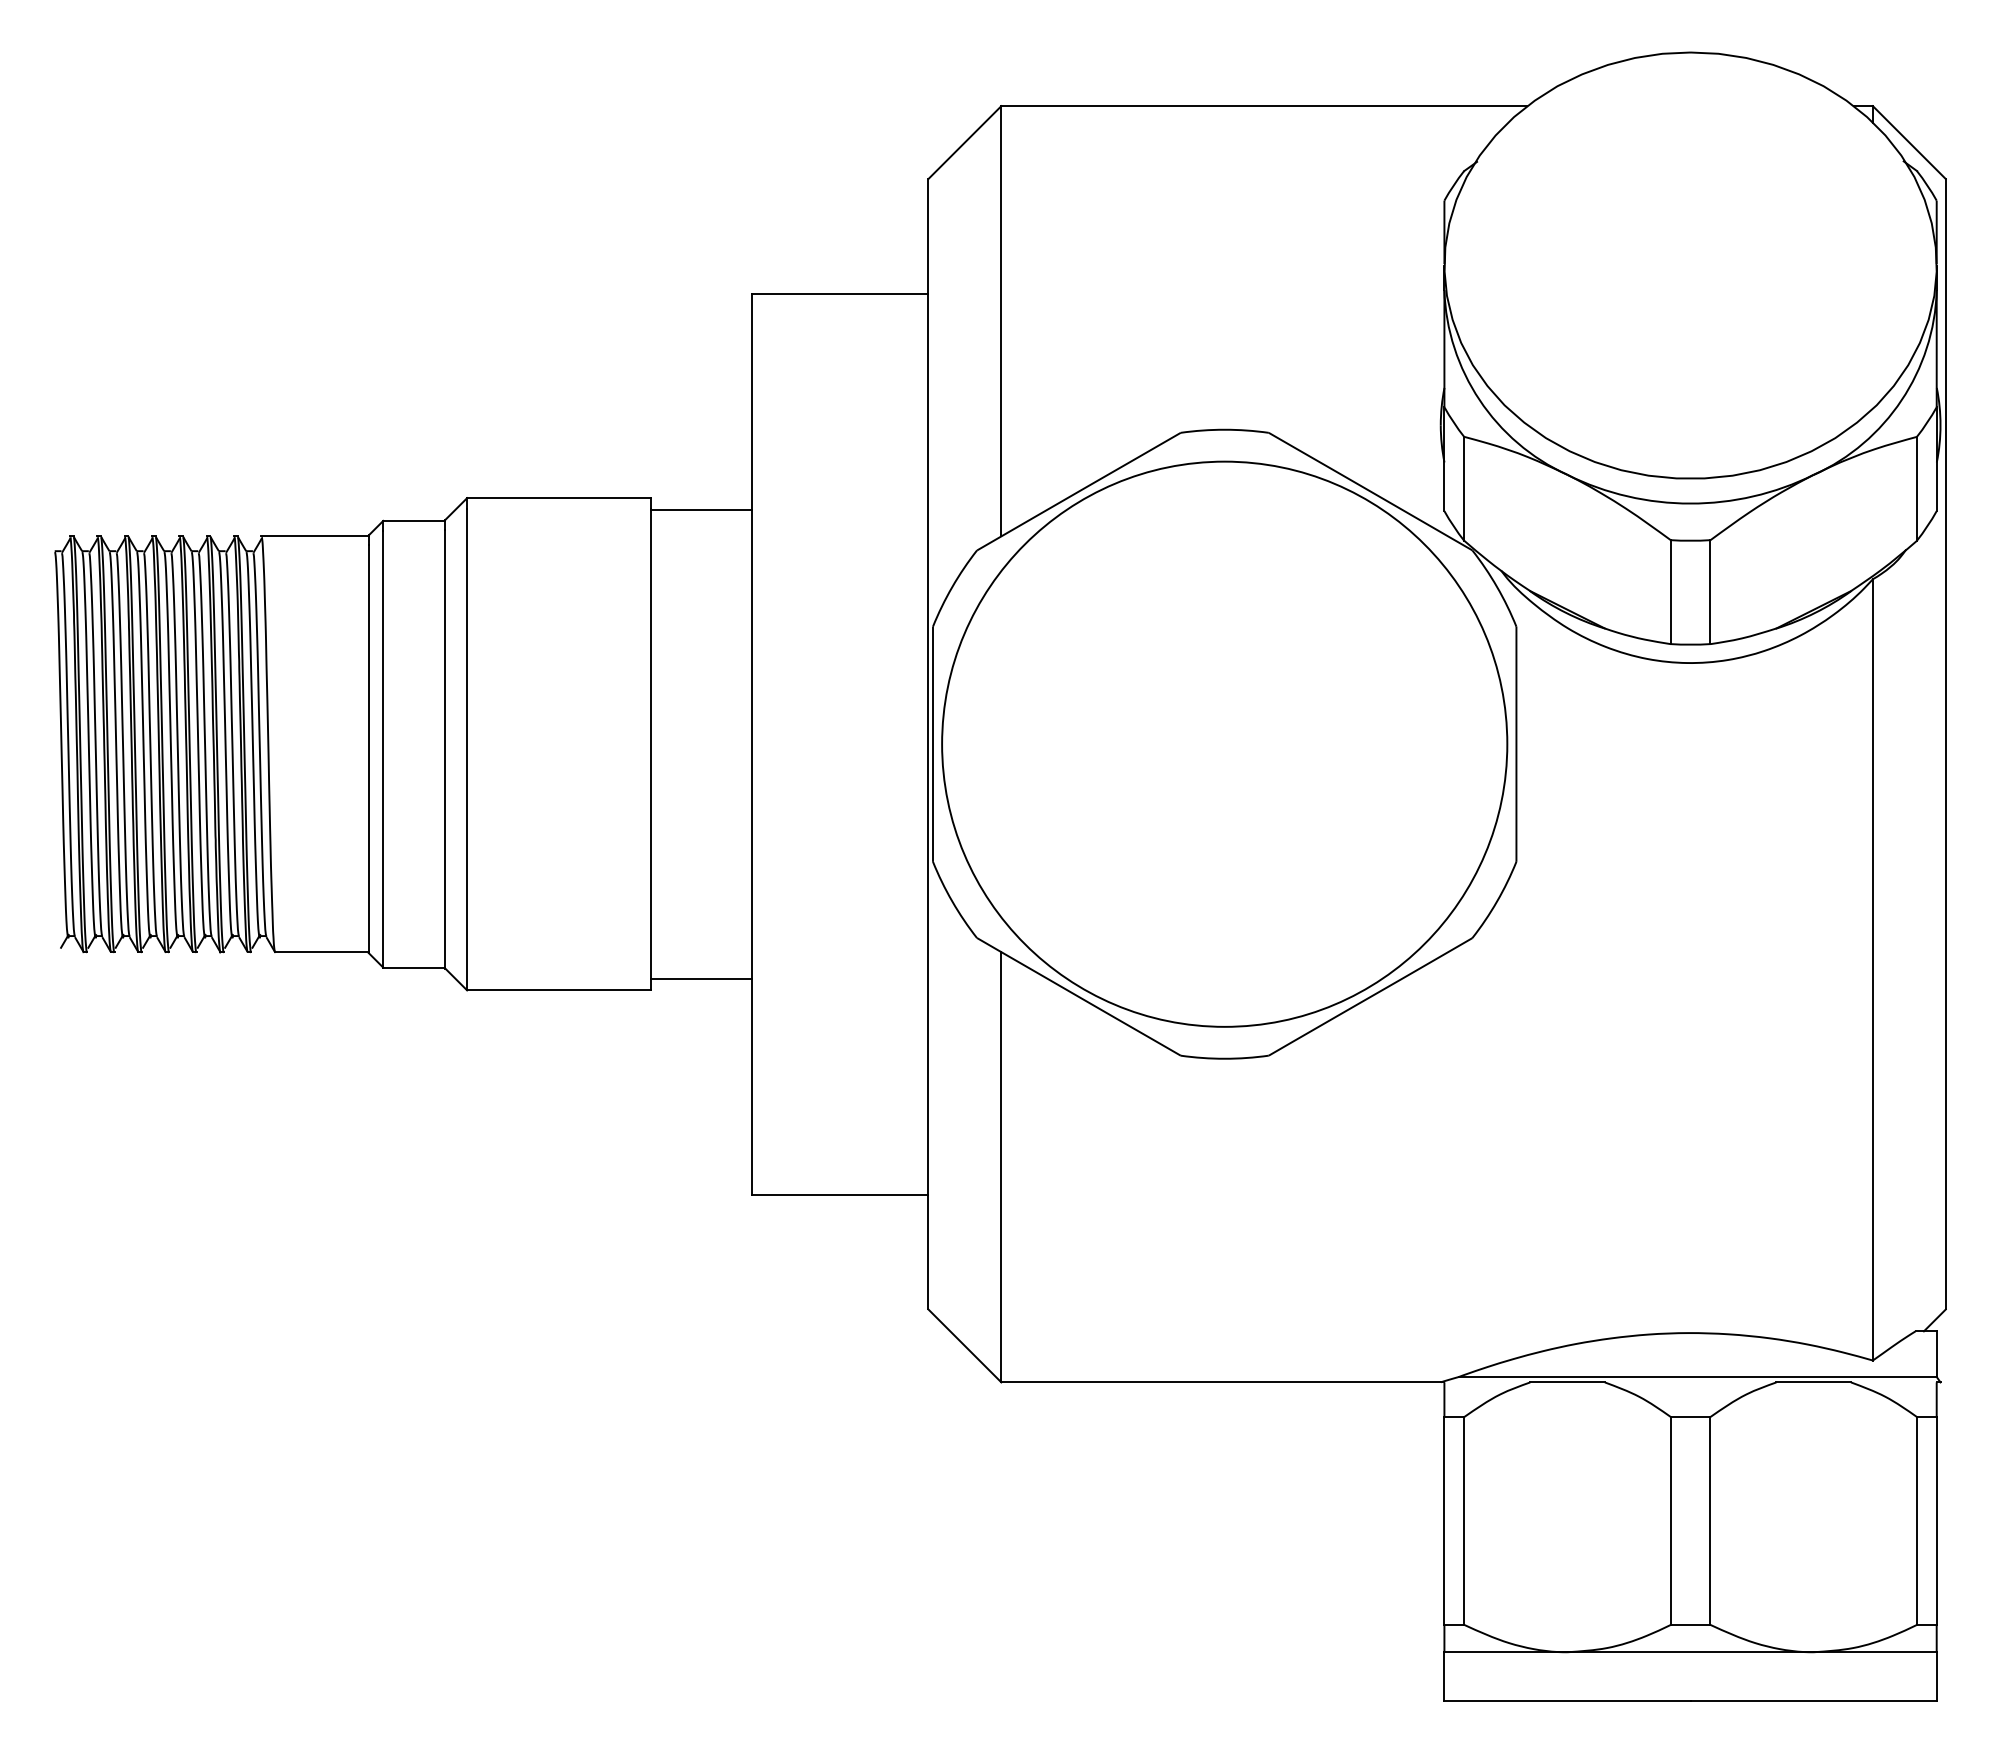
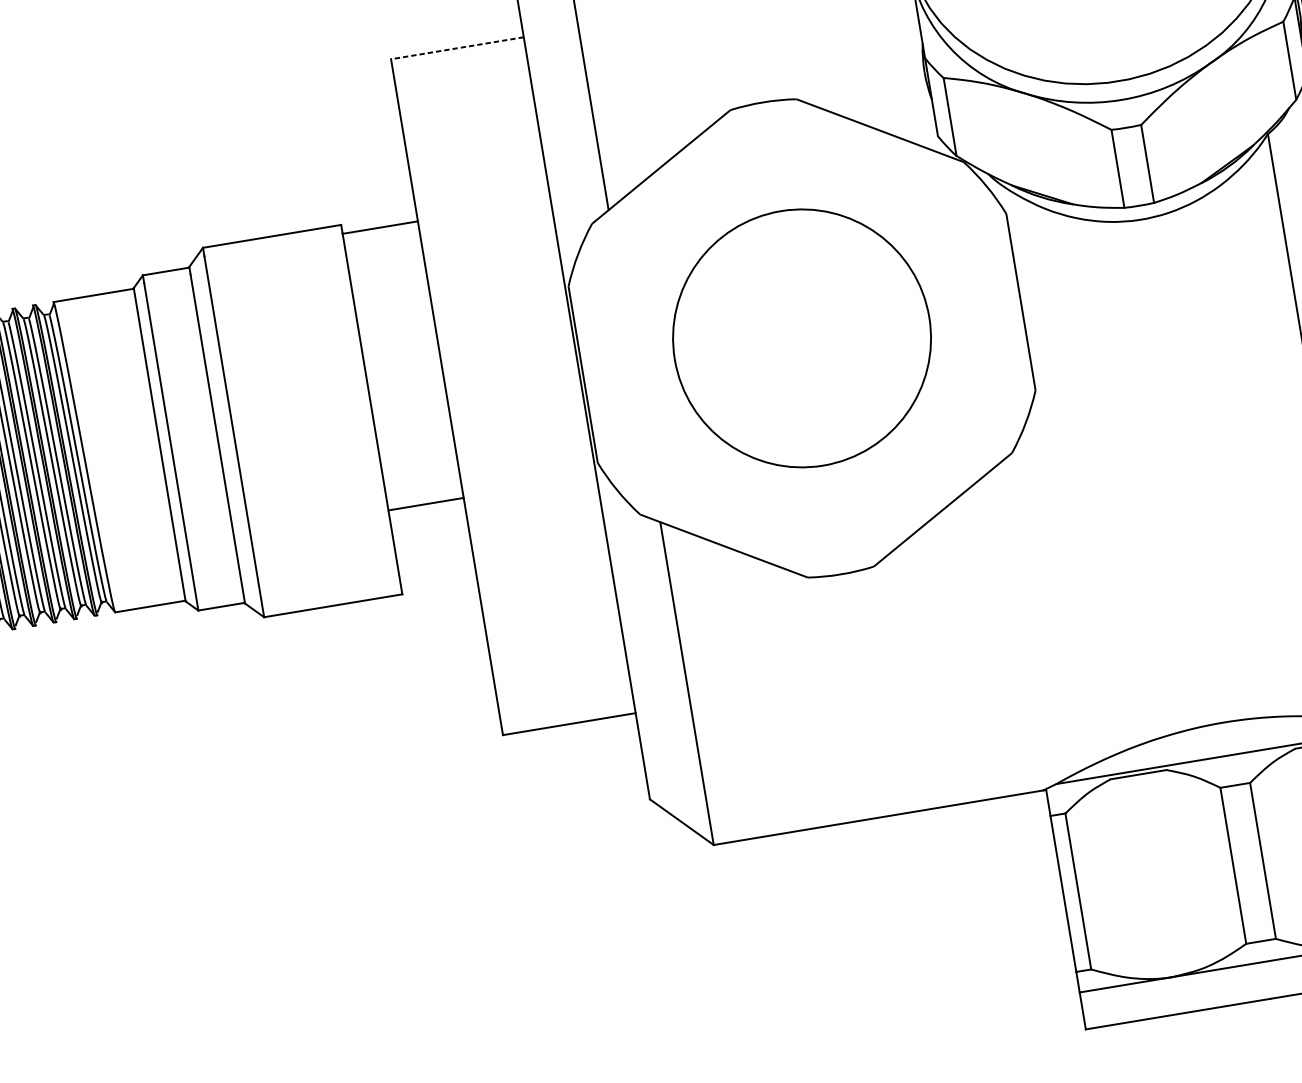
line: (839, 293) -> (457, 48), solid -> dashed
circle: (1224, 743) -> (801, 337), size x0.6
line: (701, 978) -> (426, 504), moved

